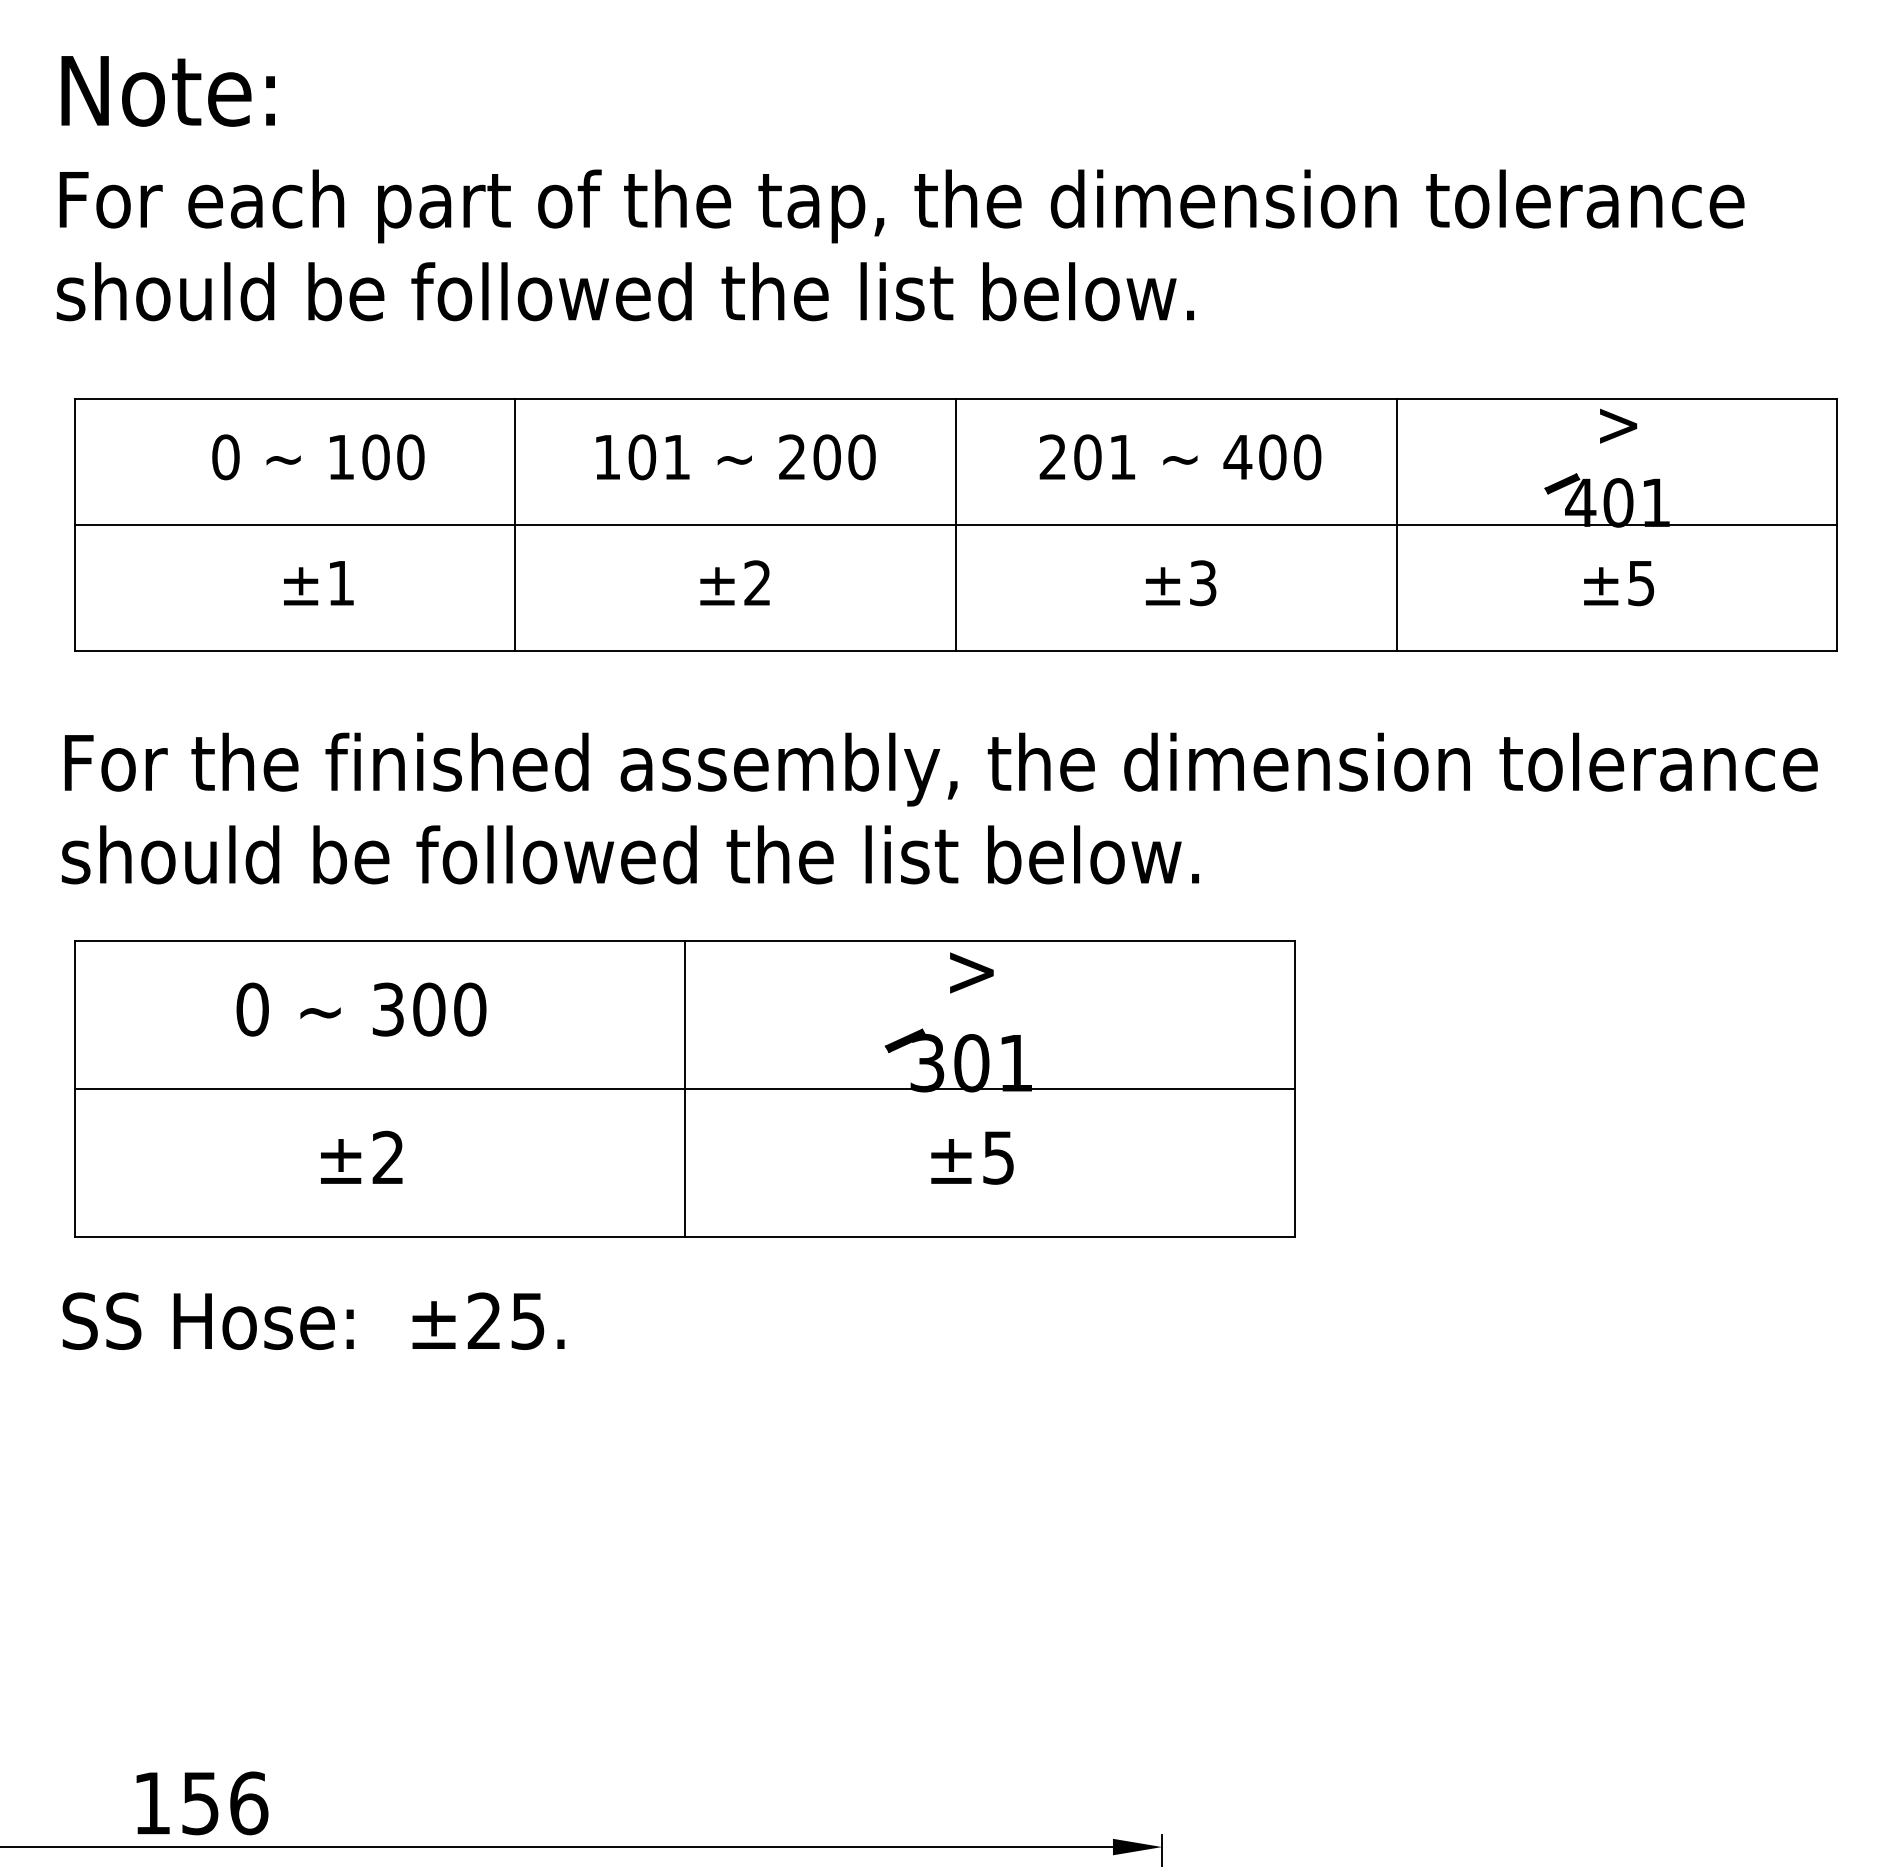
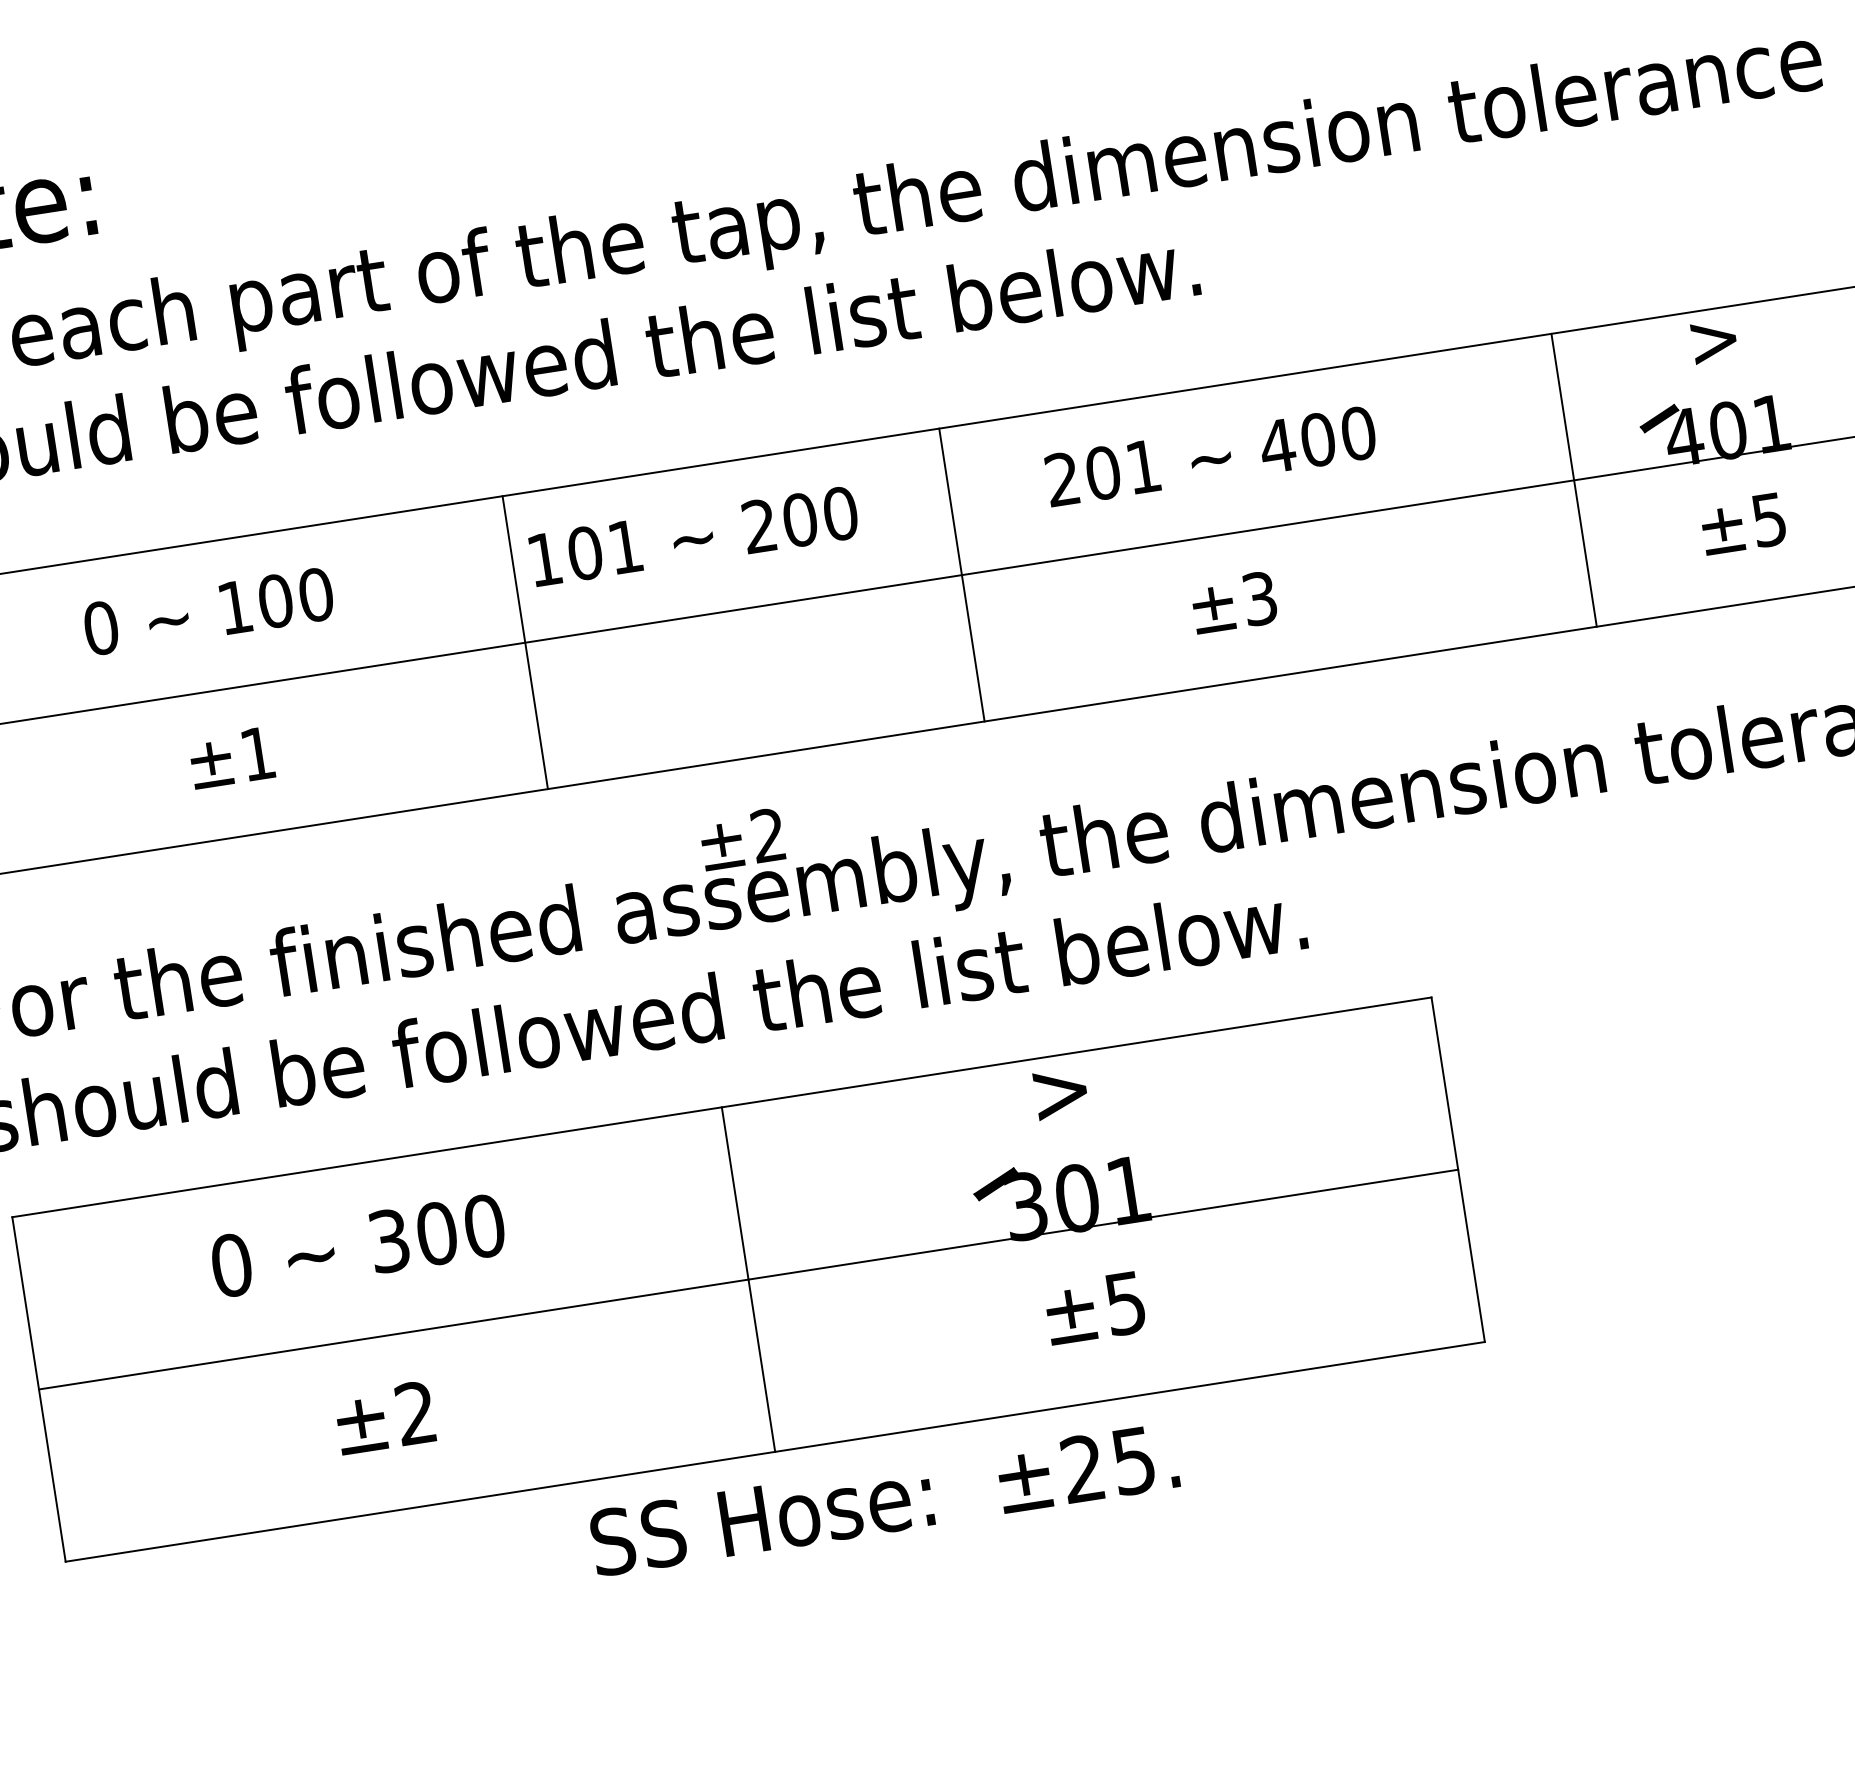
line: (515, 524) -> (525, 642), moved
line: (1396, 524) -> (1574, 480), moved
text: (734, 582) -> (741, 838), moved
text: (313, 1320) -> (884, 1498), moved

